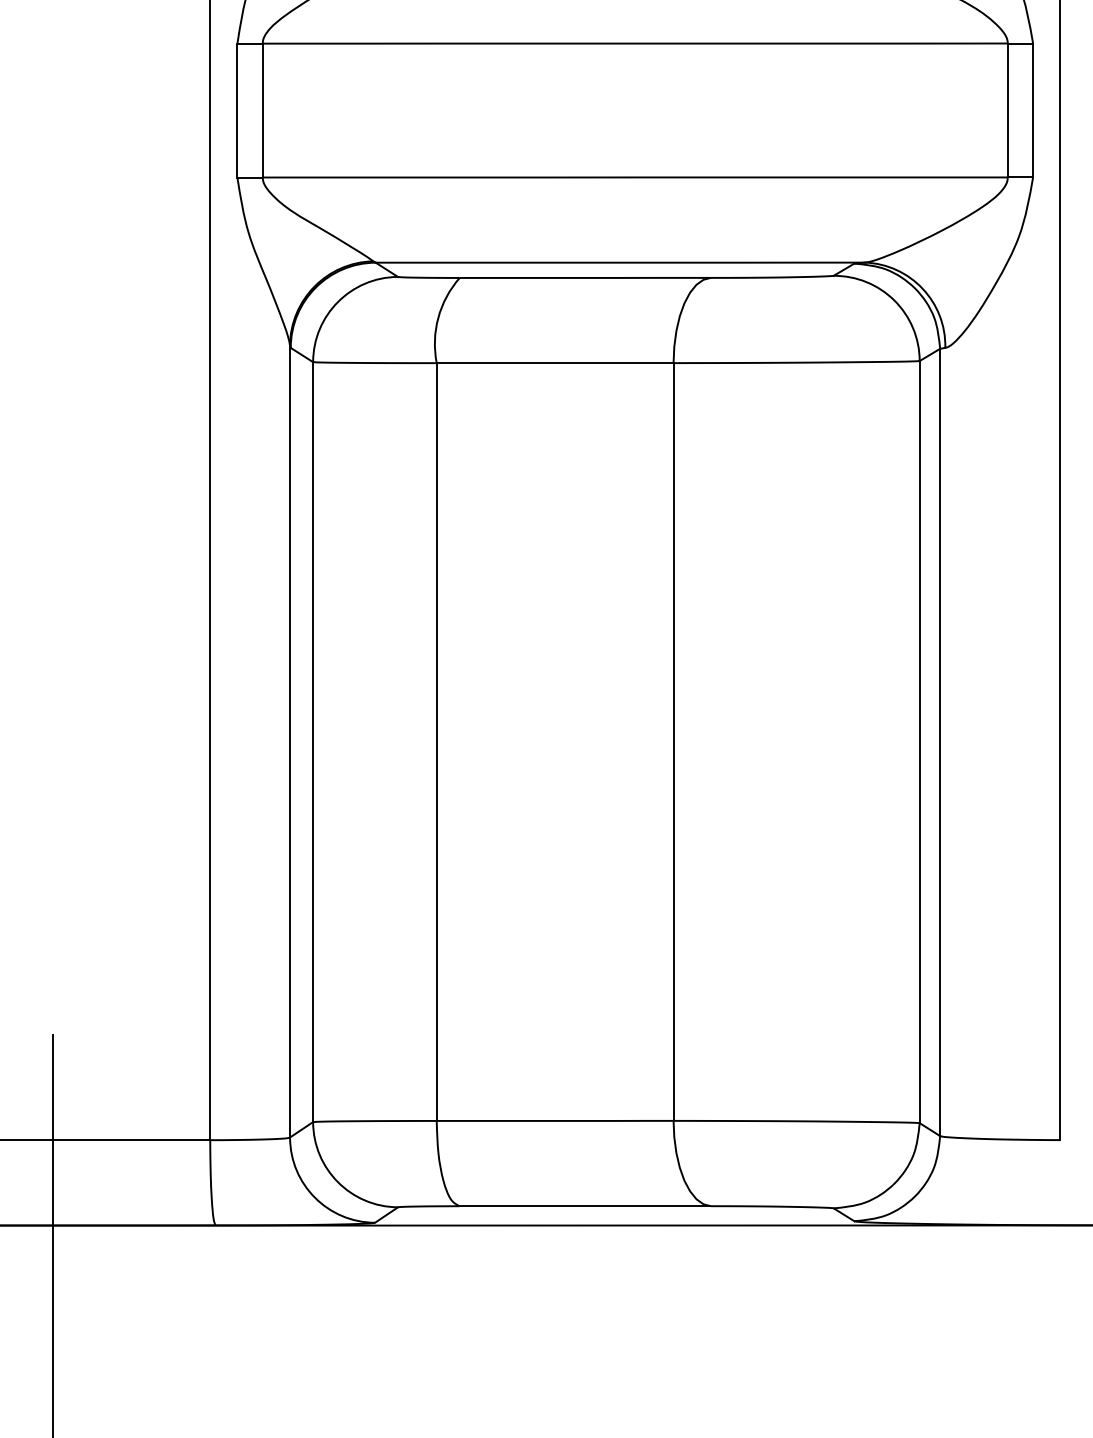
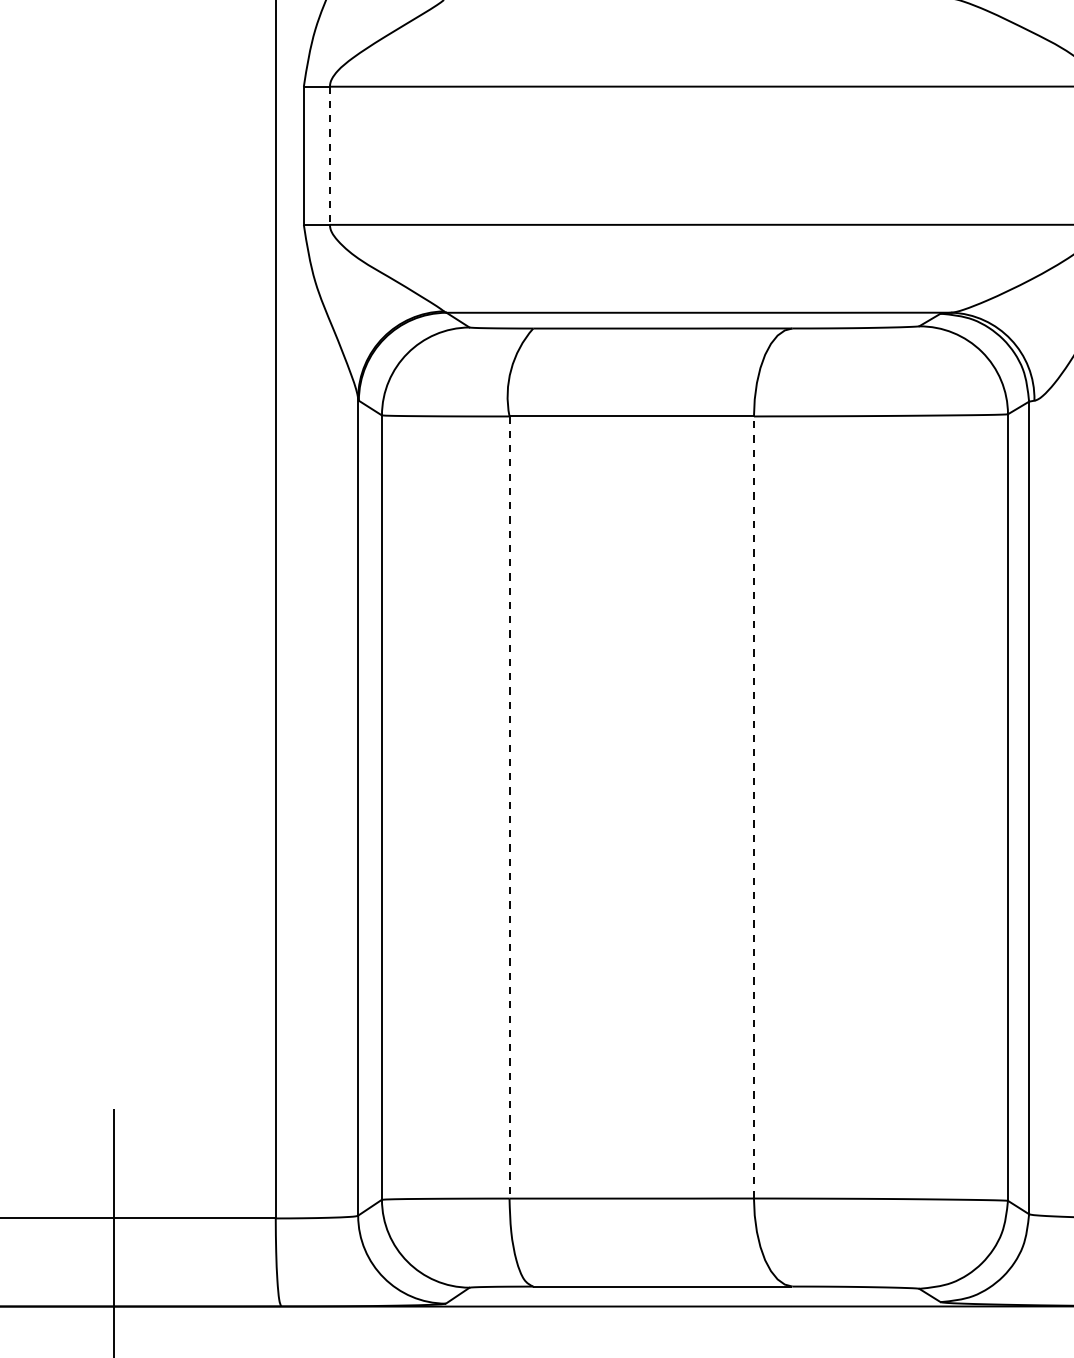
line: (262, 110) -> (329, 155), solid -> dashed
line: (436, 742) -> (509, 807), solid -> dashed
line: (673, 742) -> (753, 807), solid -> dashed

